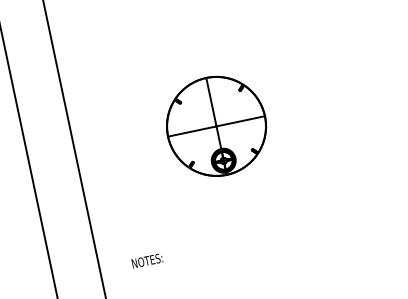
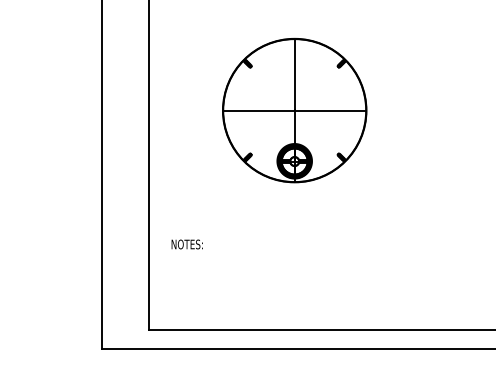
part: (216, 126) -> (294, 110), size x1.43
text: (146, 261) -> (186, 244), moved

